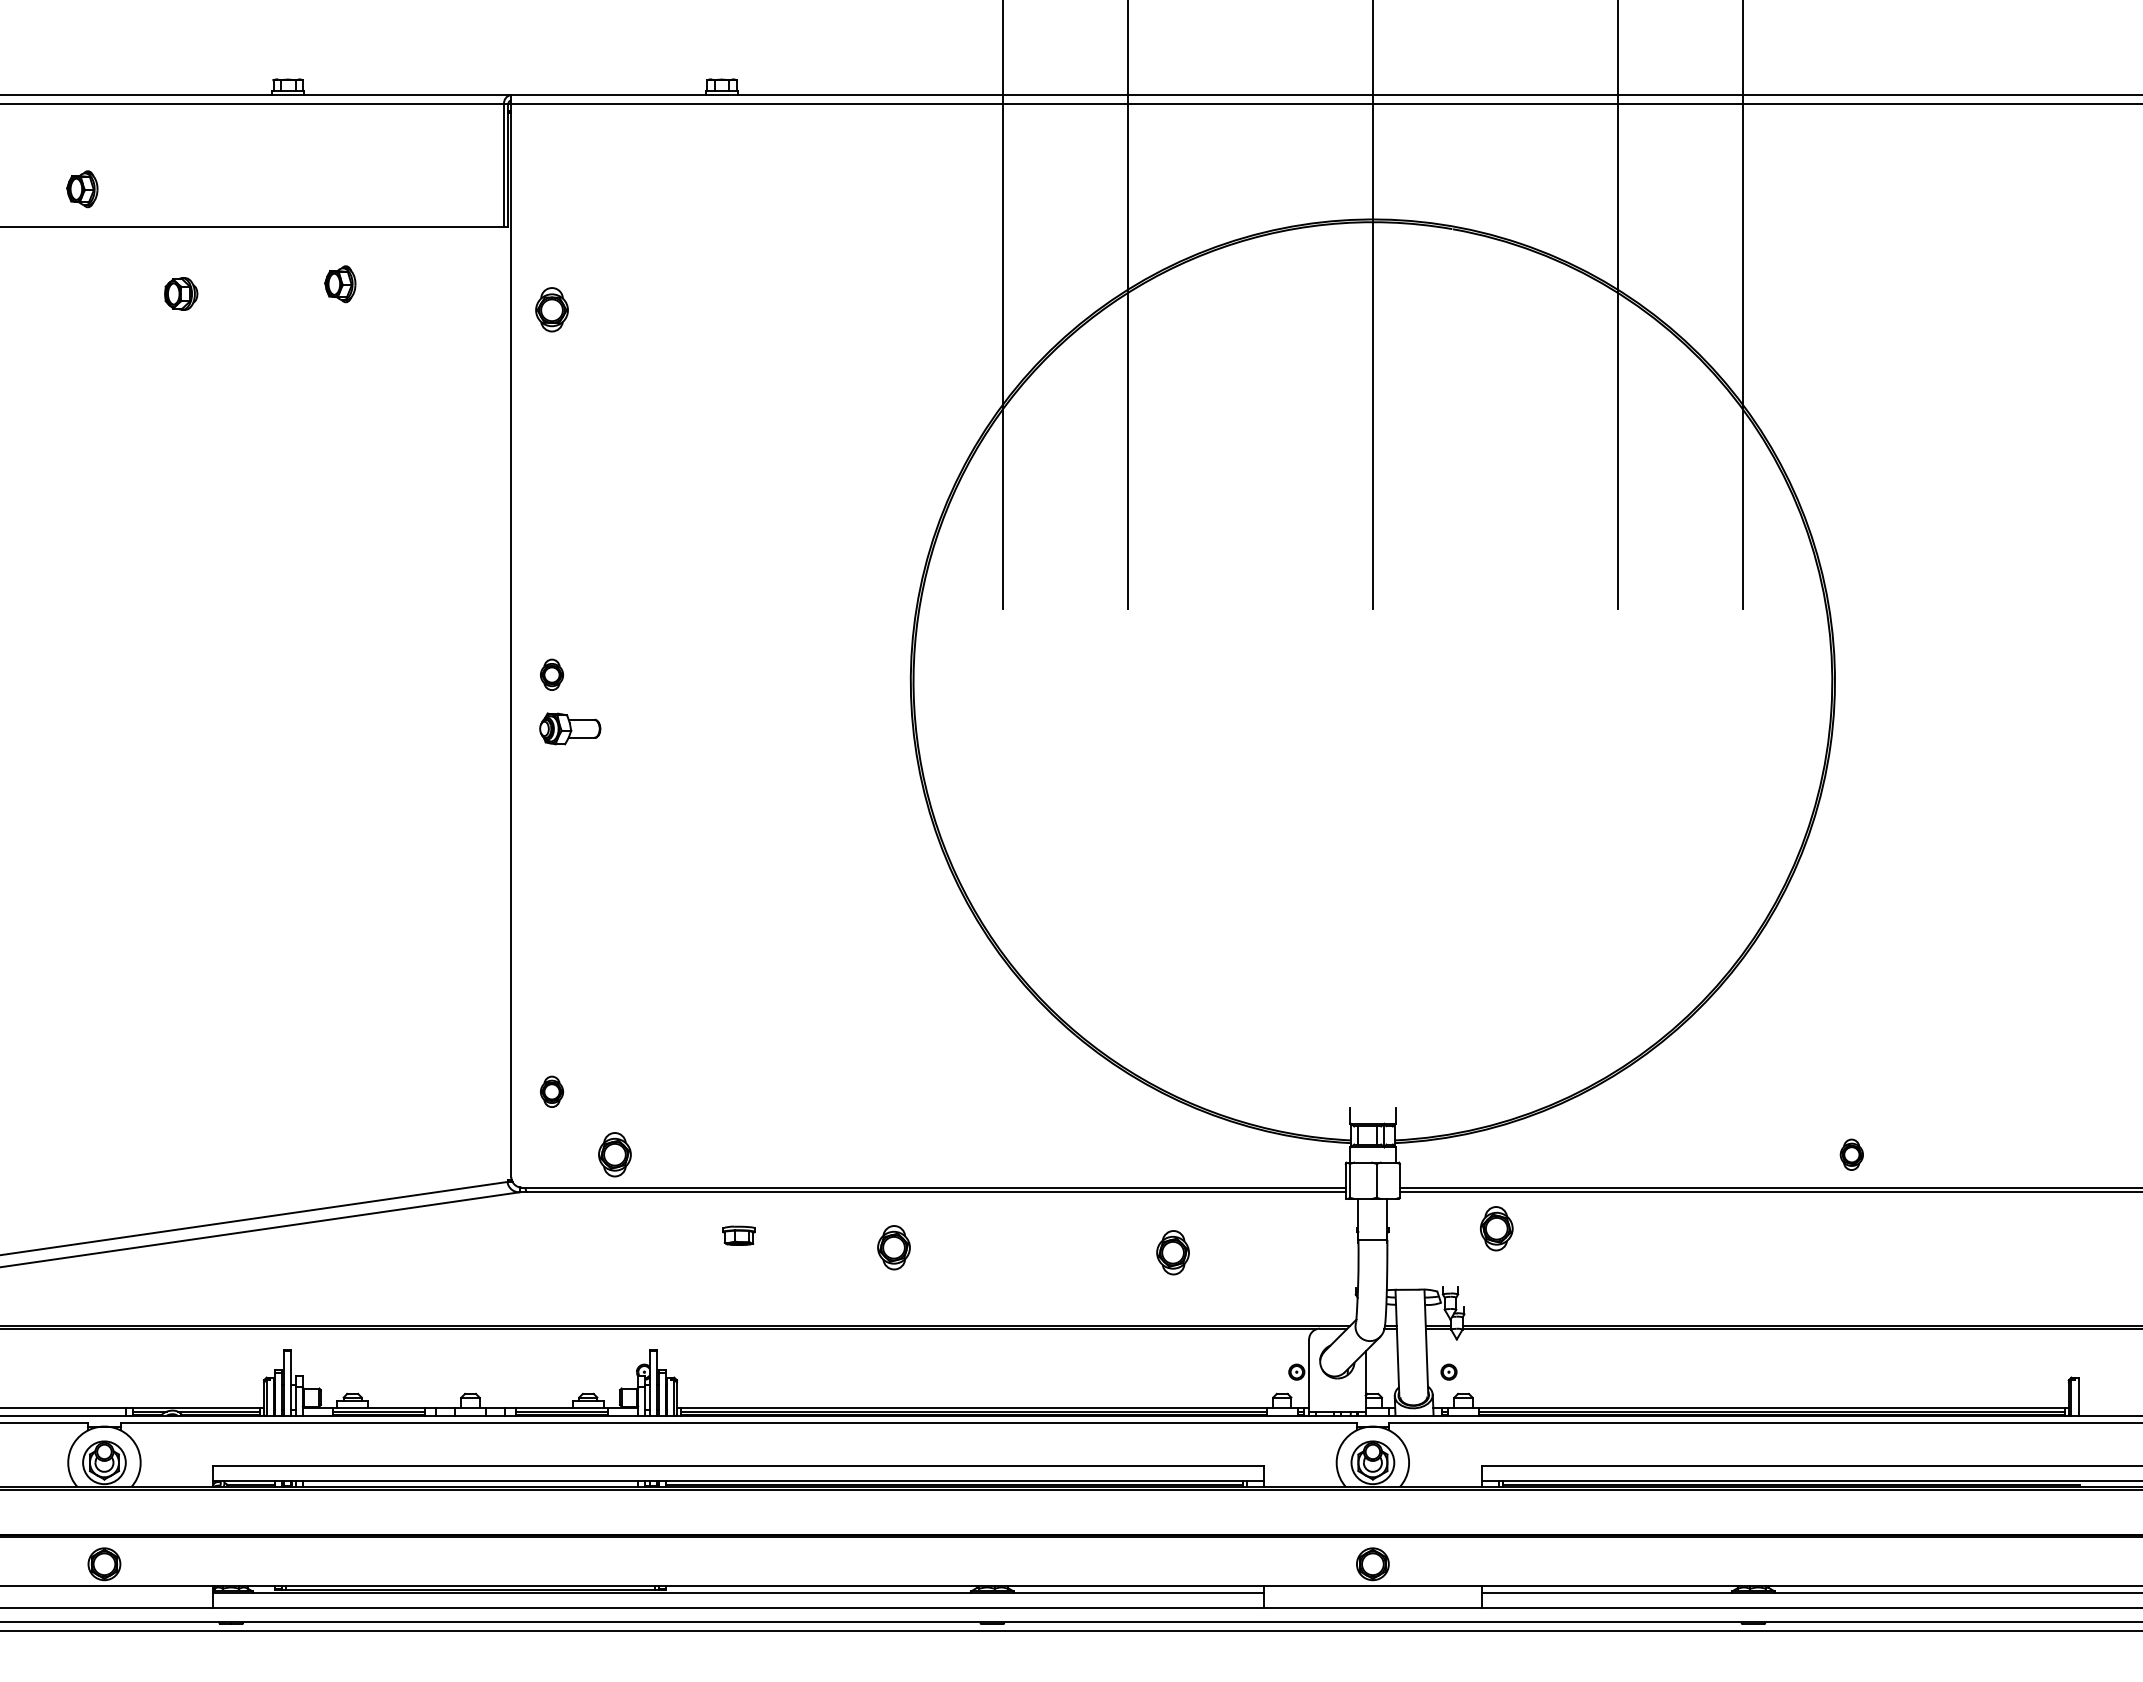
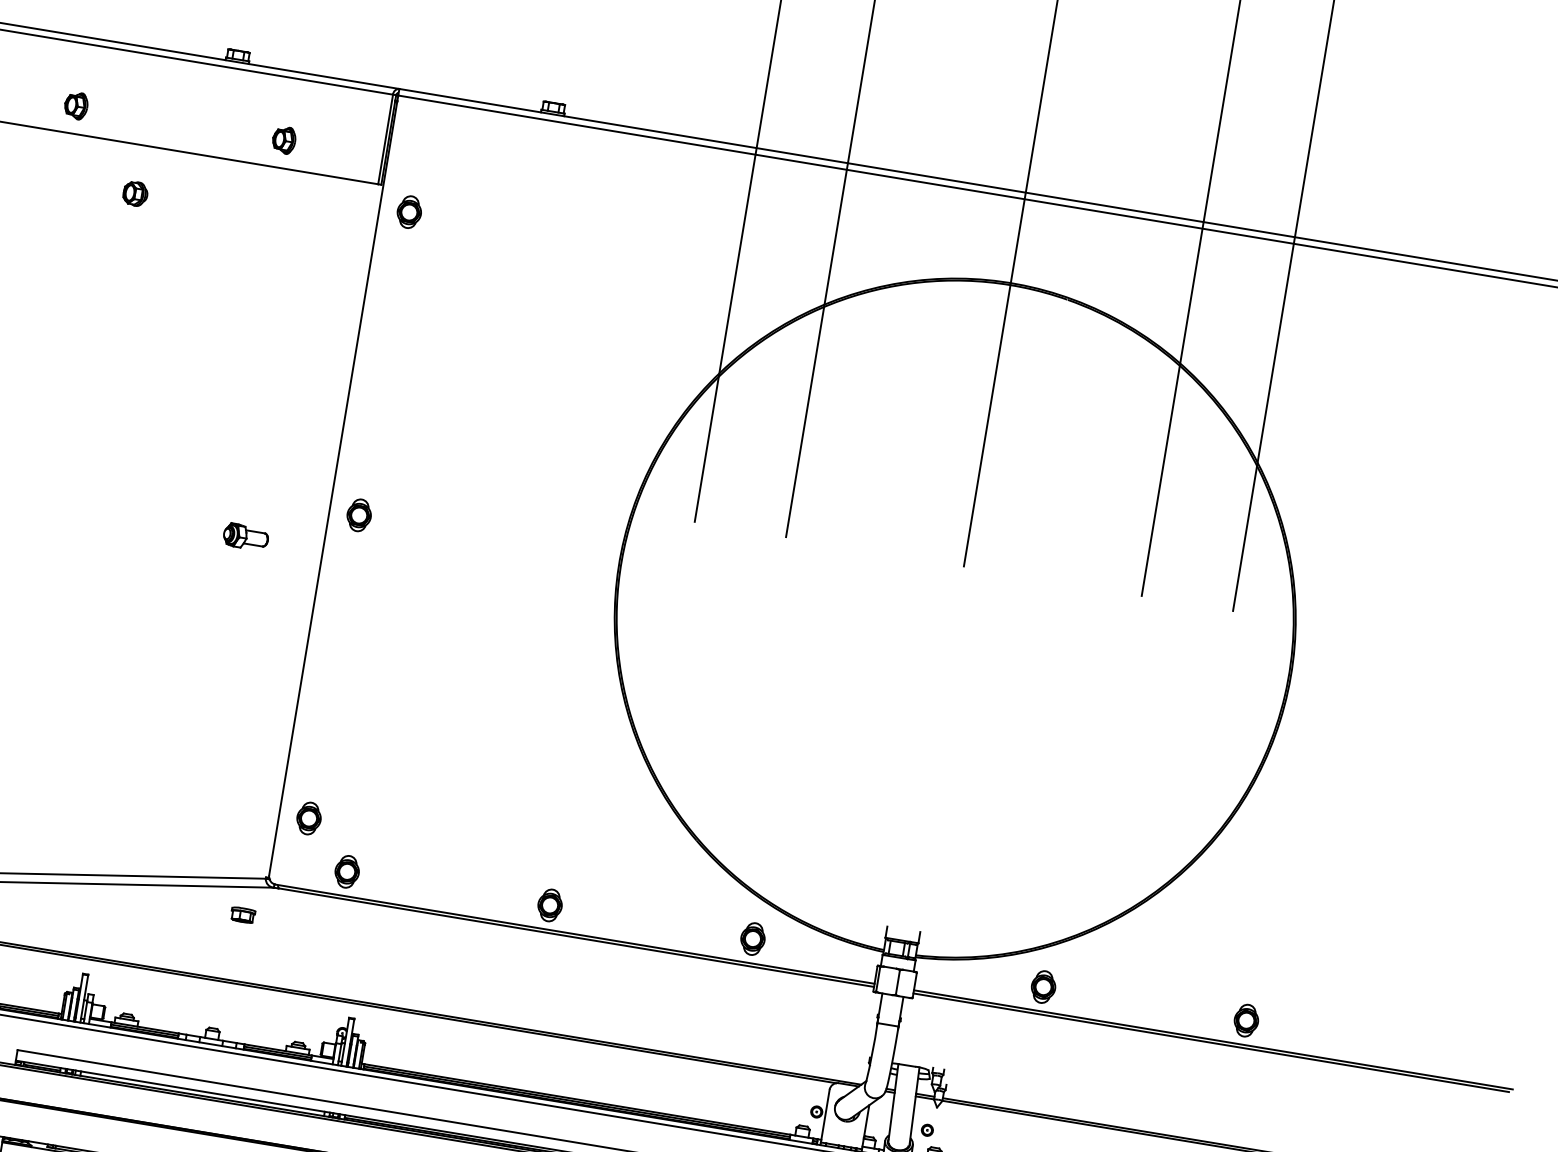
part: (340, 284) -> (284, 140), moved
part: (551, 309) -> (409, 211), moved
part: (551, 674) -> (358, 515), size x1.43
part: (570, 728) -> (246, 536), moved
part: (551, 1091) -> (308, 818), size x1.43
part: (1851, 1154) -> (1246, 1020), size x1.43
part: (1496, 1228) -> (1043, 986), moved
part: (738, 1235) -> (242, 914), moved
part: (893, 1247) -> (549, 905), moved
part: (1172, 1252) -> (752, 938), moved

